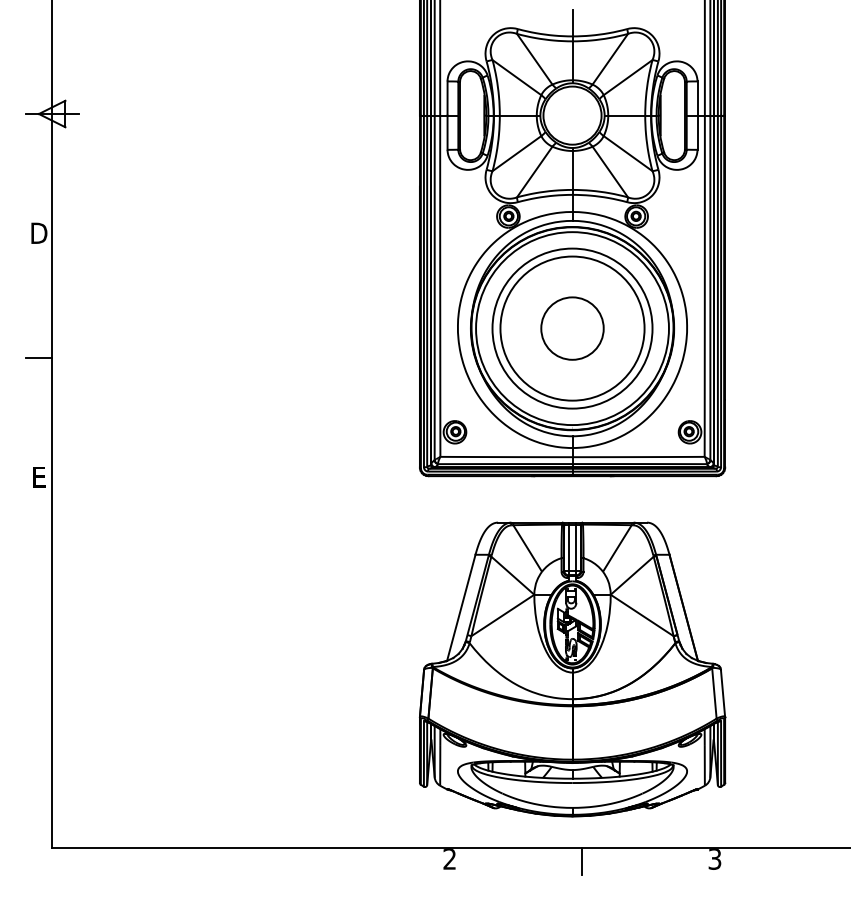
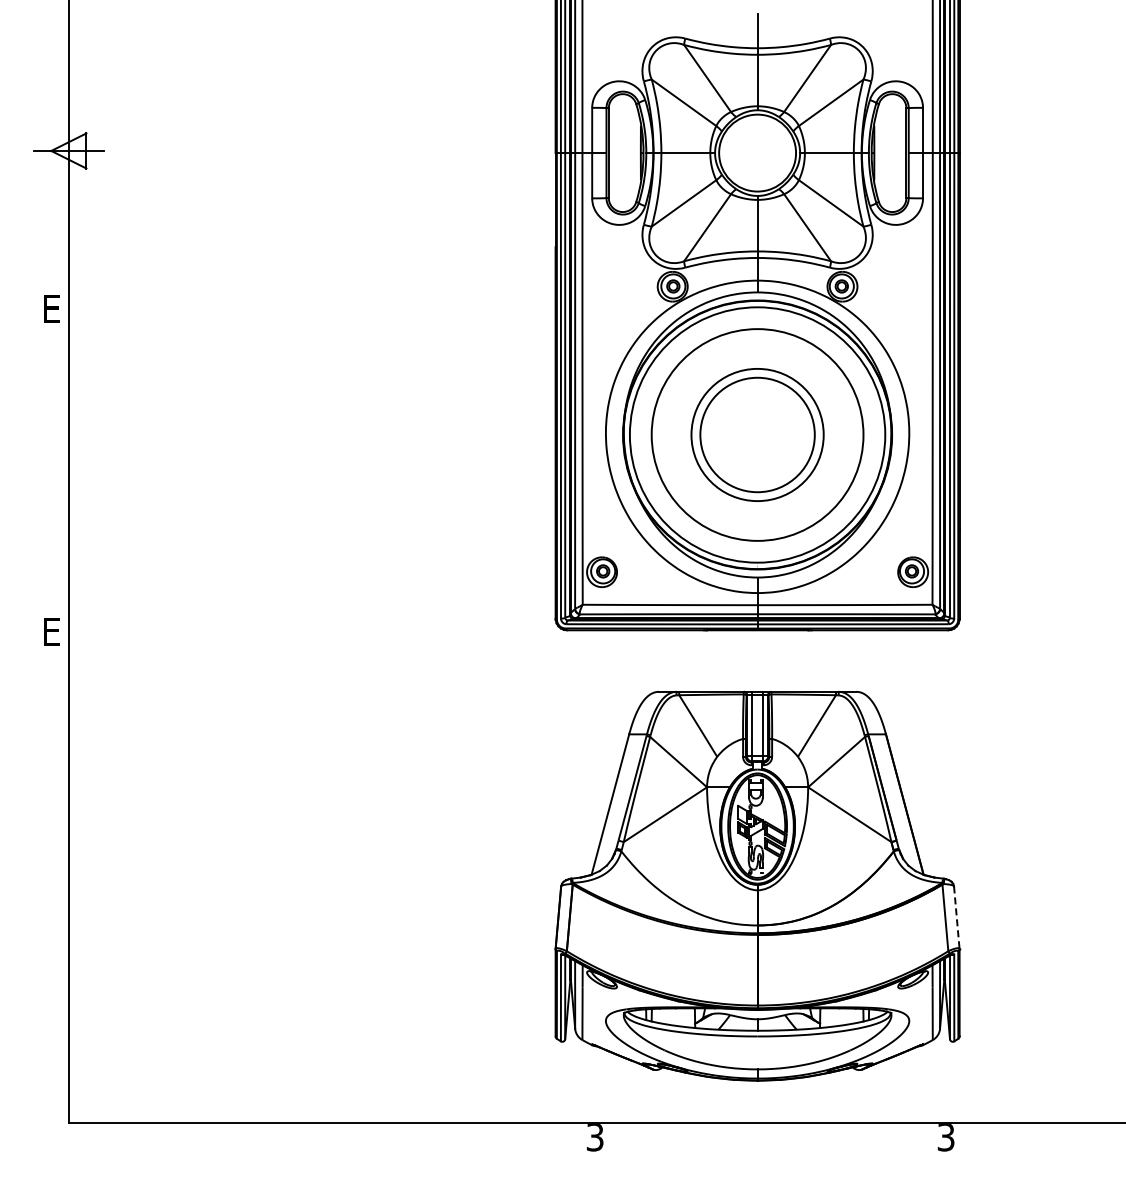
text: (39, 233) -> (51, 308), D -> E
circle: (572, 328) -> (757, 434), size x0.6
circle: (572, 328) -> (757, 434), size x1.6
line: (38, 357) -> (50, 473), removed
line: (722, 693) -> (956, 918), solid -> dashed
text: (449, 859) -> (594, 1137), 2 -> 3
line: (582, 861) -> (770, 1140), removed

